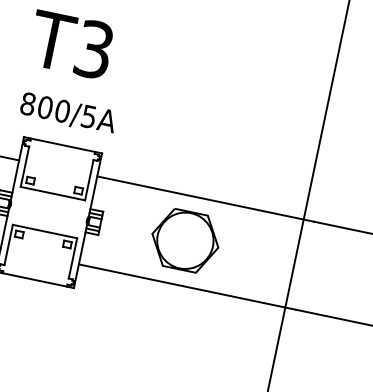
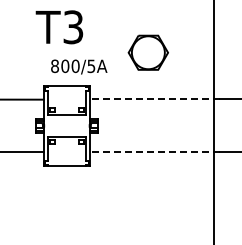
text: (69, 112) -> (79, 66), moved
line: (206, 199) -> (155, 99), solid -> dashed
part: (183, 240) -> (147, 52), moved
line: (187, 288) -> (155, 152), solid -> dashed

